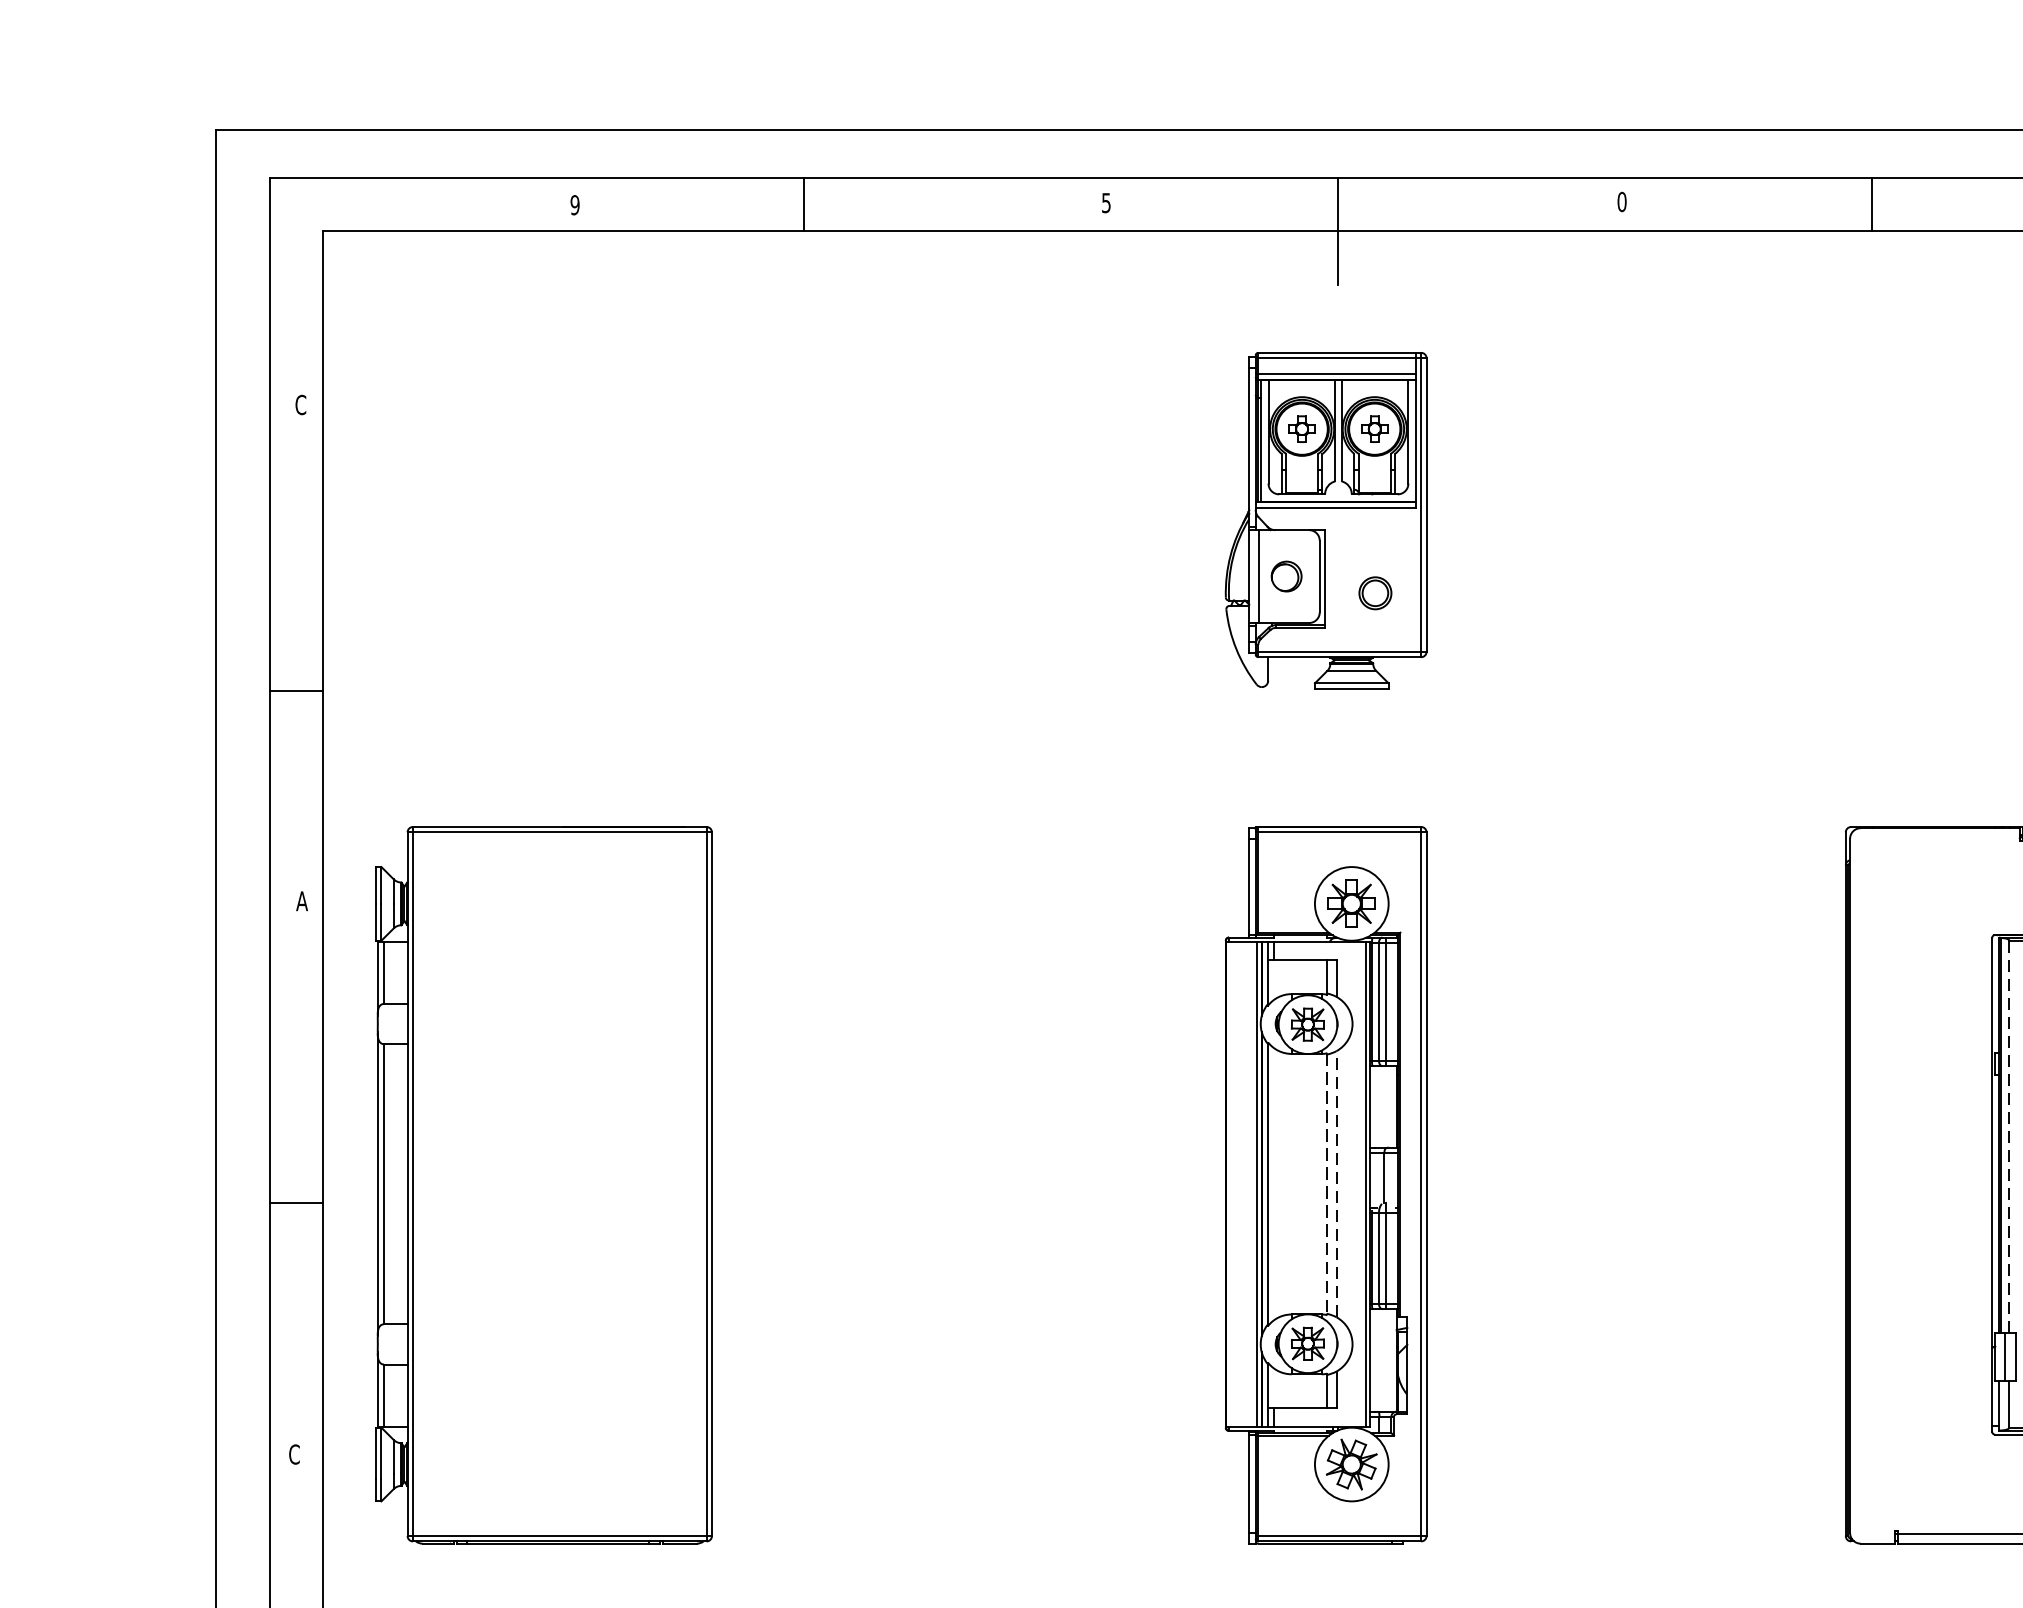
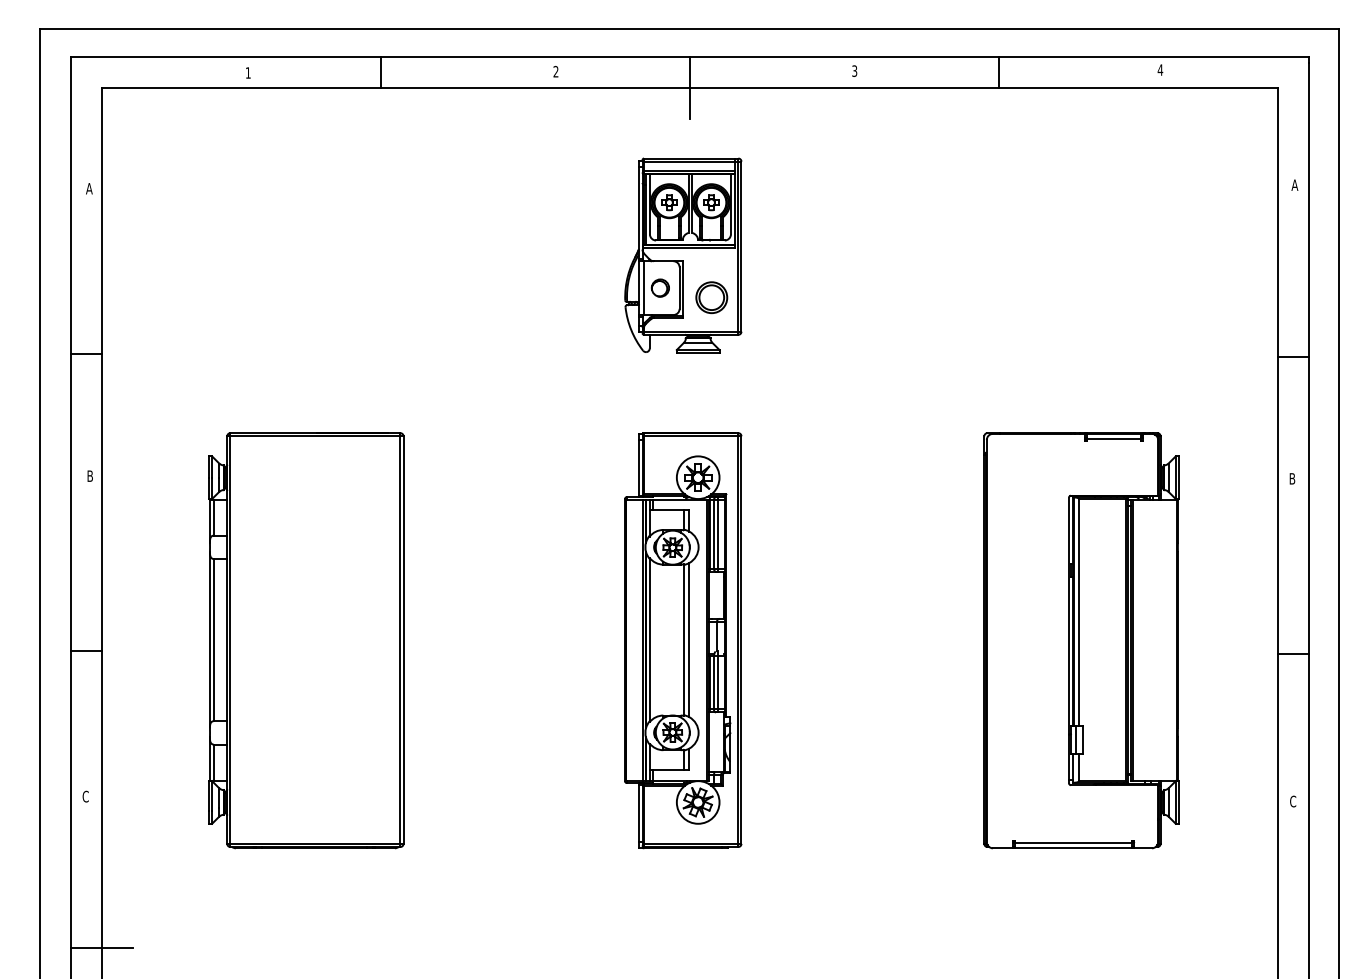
text: (1621, 200) -> (854, 70), 0 -> 3
text: (1105, 202) -> (555, 71), 5 -> 2
text: (573, 204) -> (247, 72), 9 -> 1
text: (300, 404) -> (89, 188), C -> A
part: (1374, 592) -> (711, 297), size x1.67
text: (300, 900) -> (89, 475), A -> B
line: (2010, 1136) -> (1079, 612), dashed -> solid
line: (1336, 1183) -> (689, 639), dashed -> solid
part: (544, 1184) -> (306, 640), moved
line: (1326, 1184) -> (683, 640), dashed -> solid

